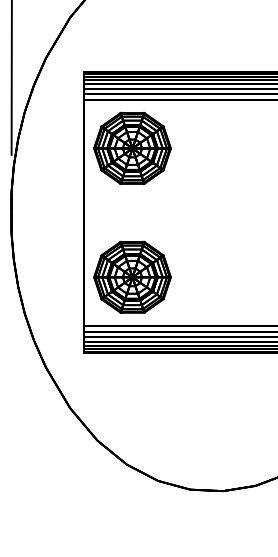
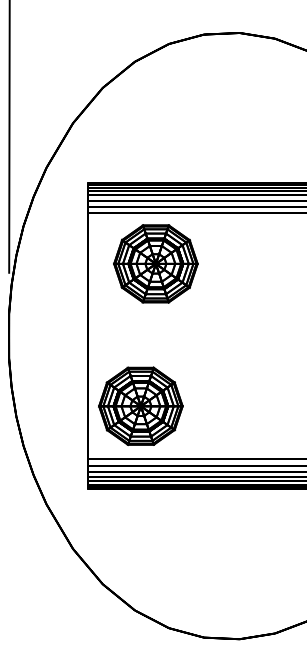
part: (132, 148) -> (155, 263), moved

